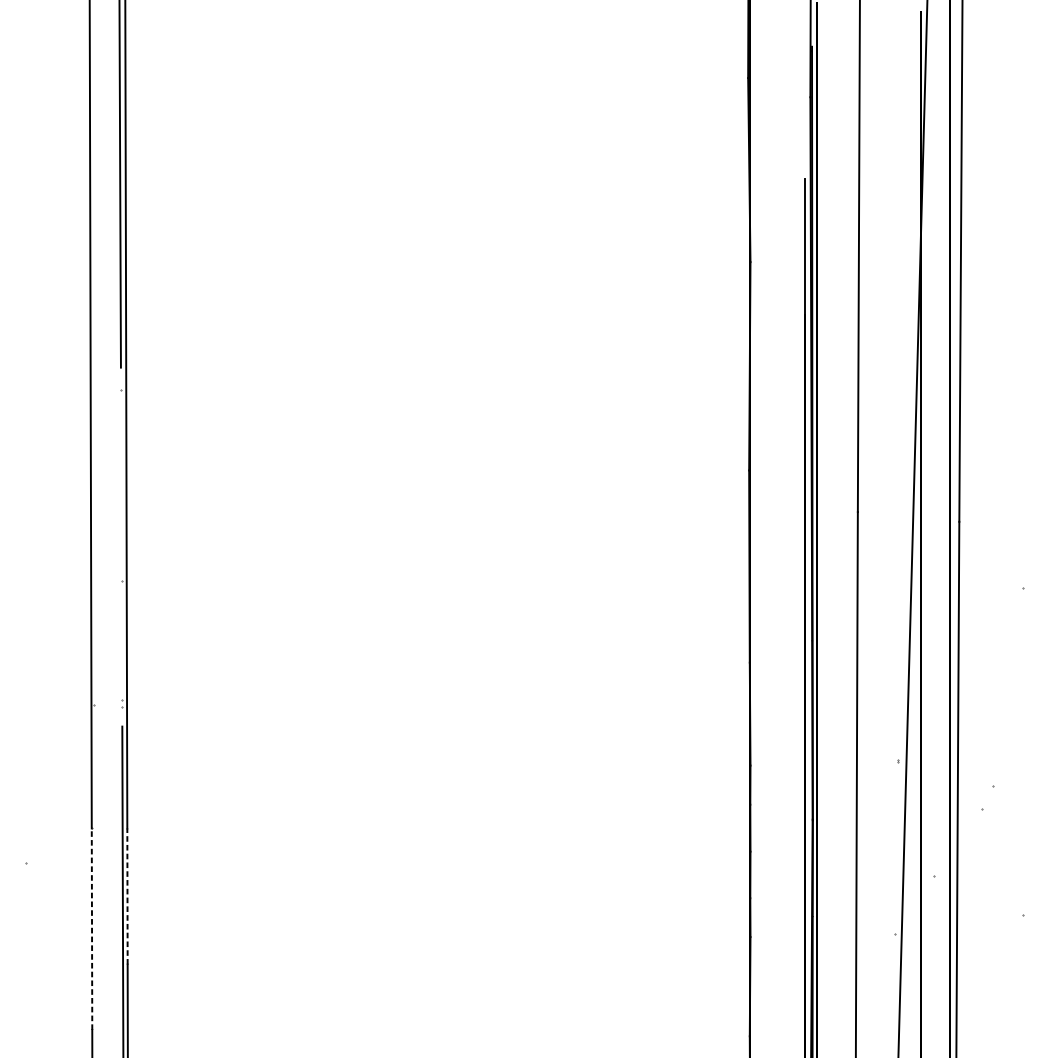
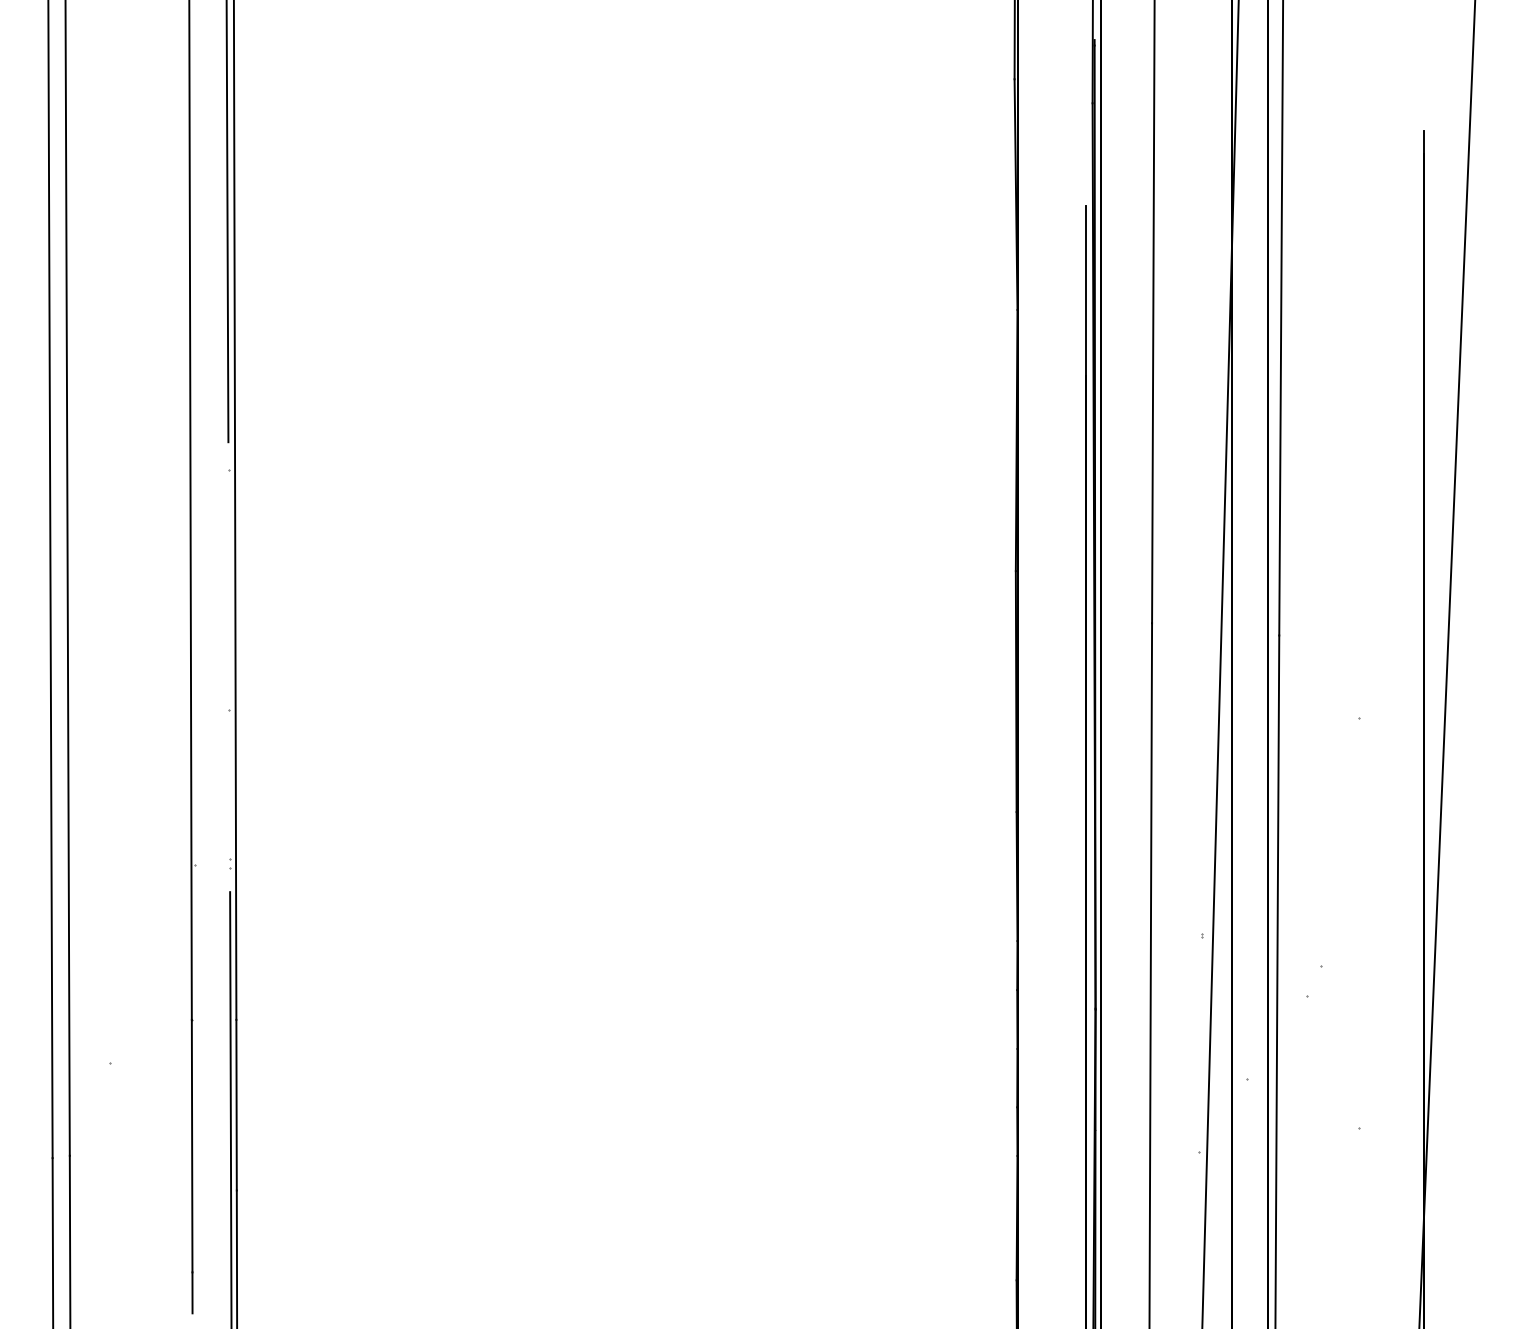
line: (127, 896) -> (236, 1104), dashed -> solid
line: (92, 928) -> (192, 1145), dashed -> solid

